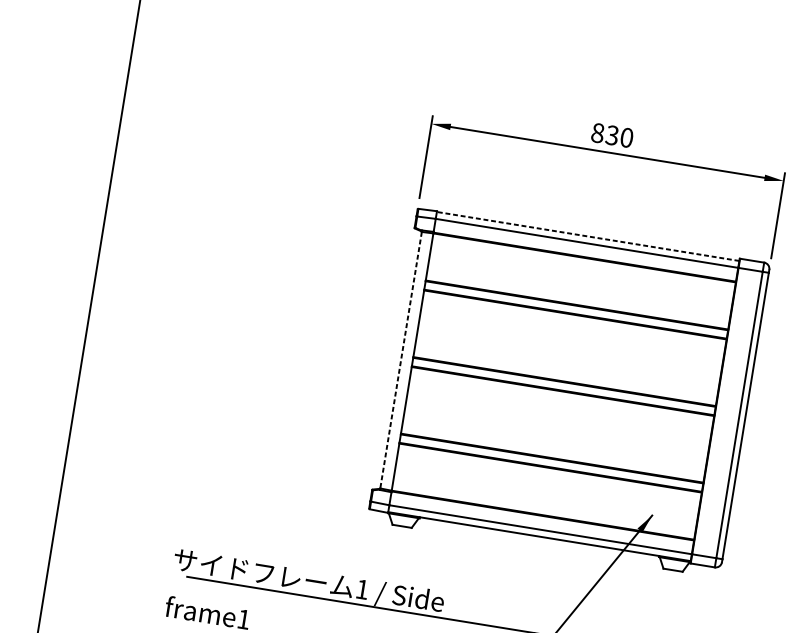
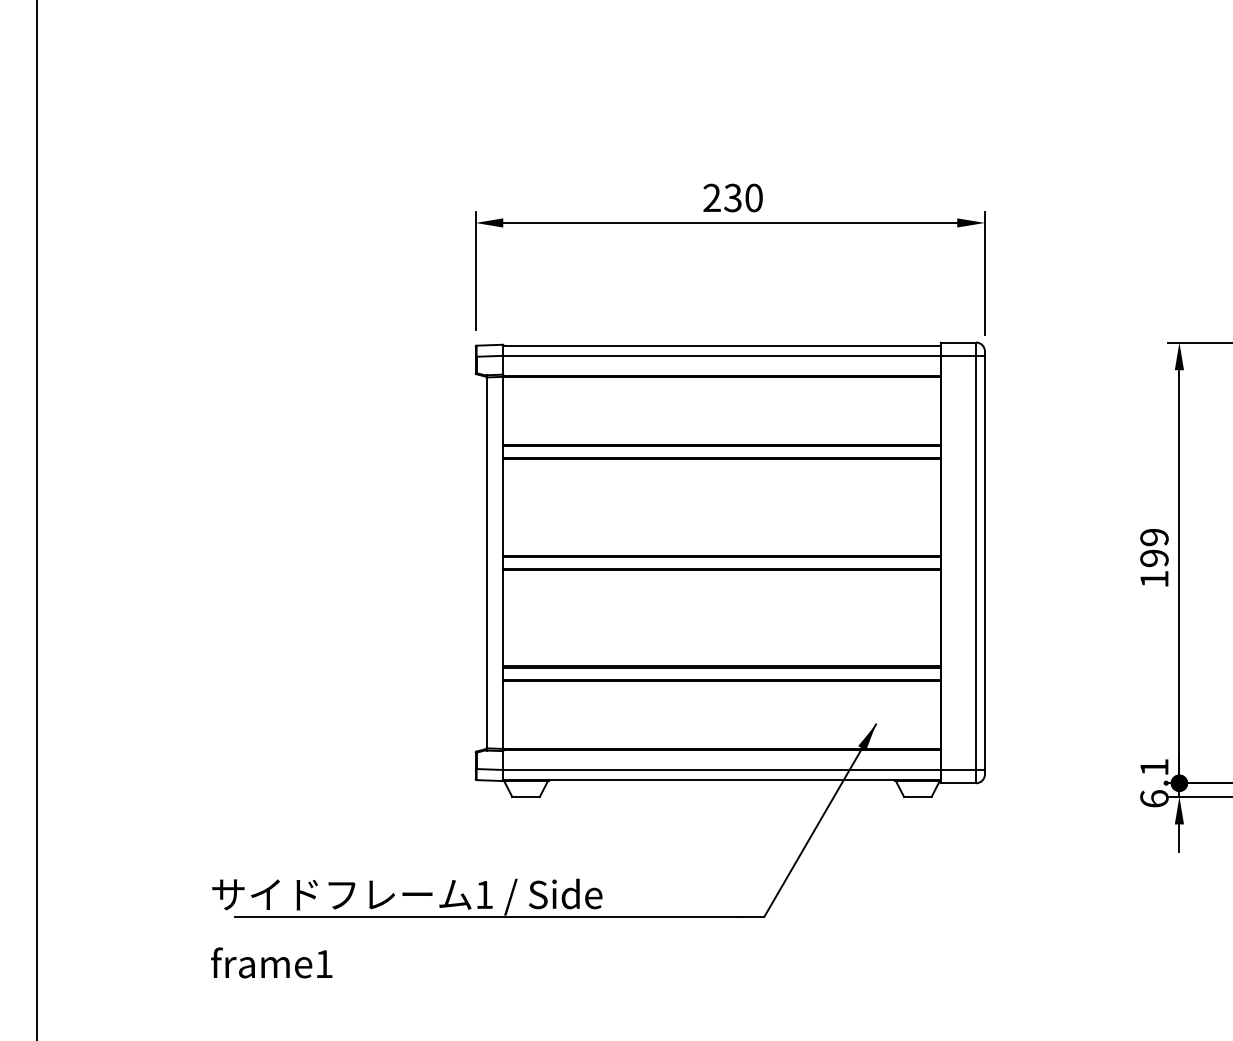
text: (597, 132) -> (711, 197), 830 -> 230
line: (587, 236) -> (721, 345), dashed -> solid
line: (400, 360) -> (486, 563), dashed -> solid

